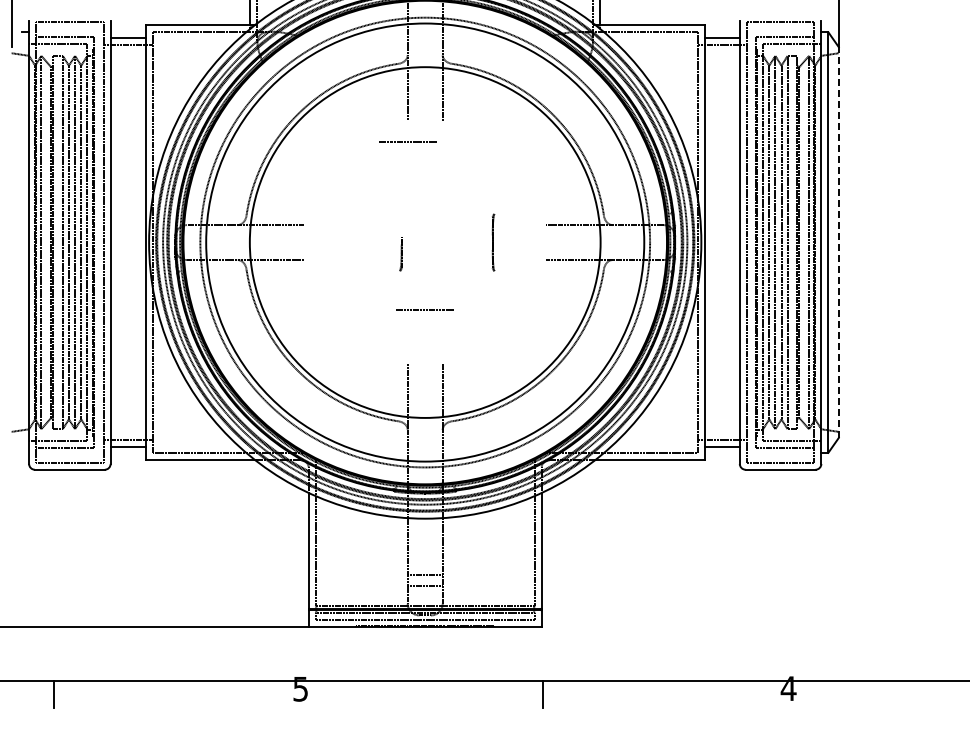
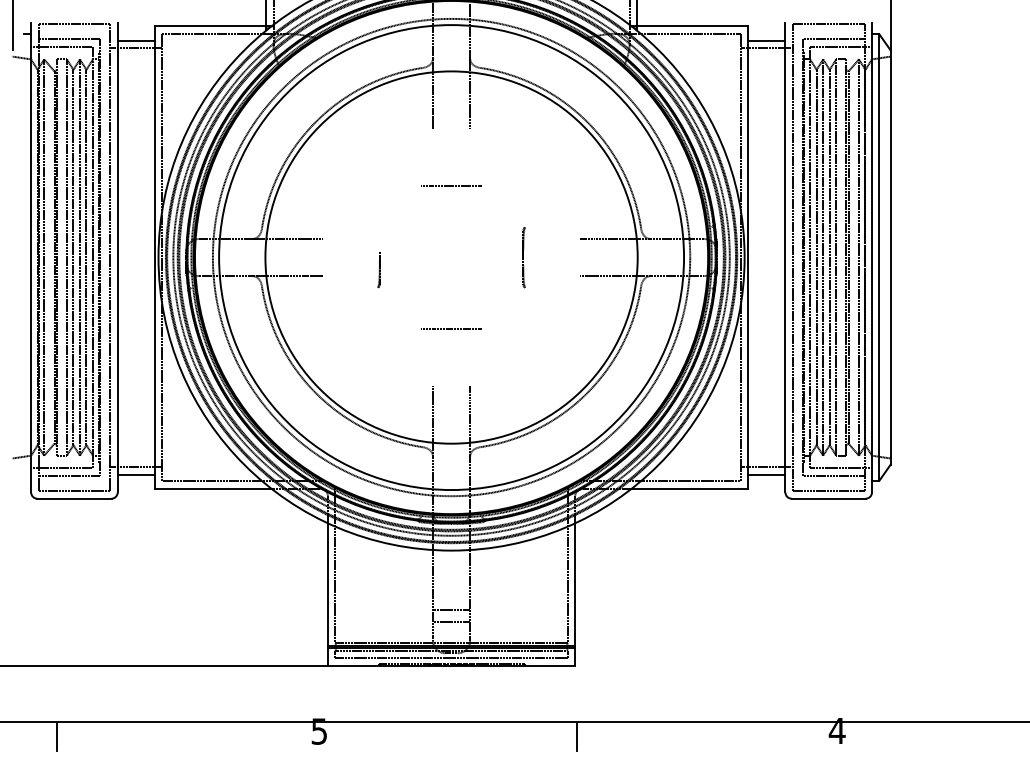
line: (407, 141) -> (450, 185), moved
line: (838, 242) -> (890, 257), dashed -> solid
line: (400, 254) -> (378, 270), moved

